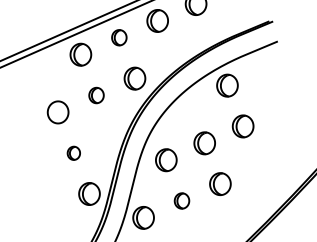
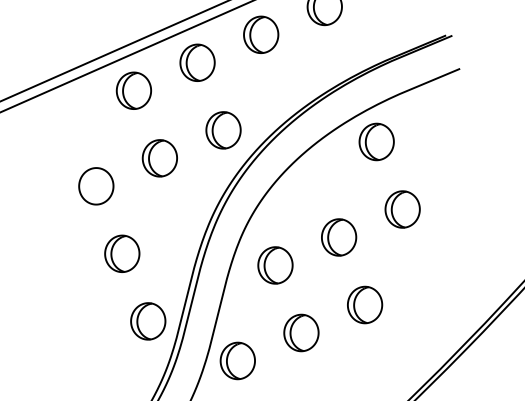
part: (119, 37) -> (197, 62), size x1.43
part: (96, 95) -> (159, 158), size x1.43
part: (73, 153) -> (121, 254), size x1.67
part: (181, 200) -> (300, 332), size x1.43

